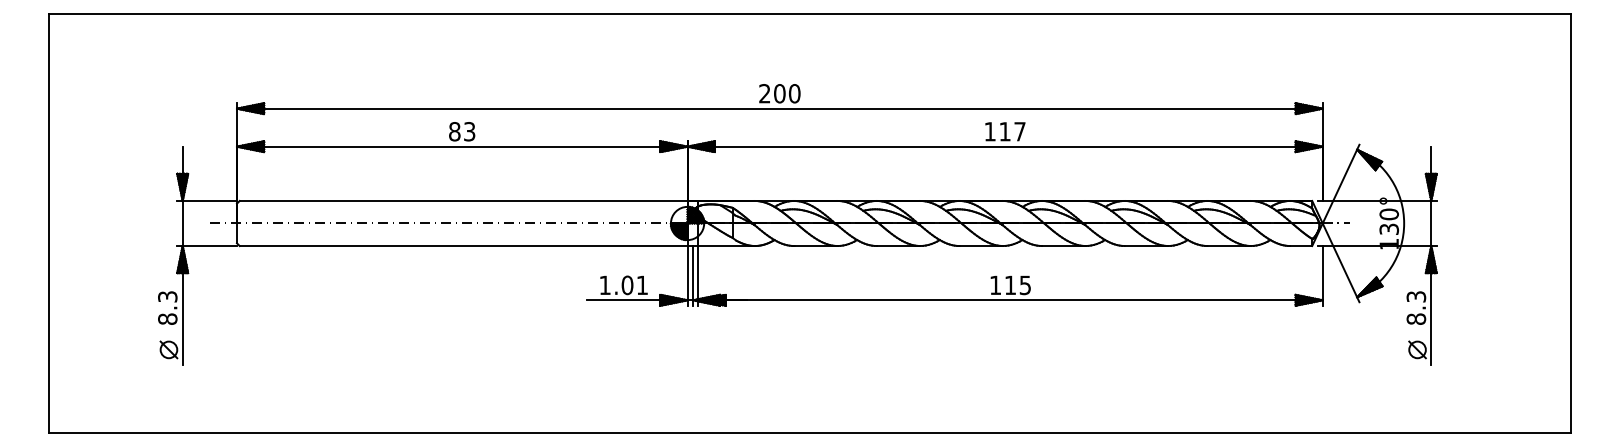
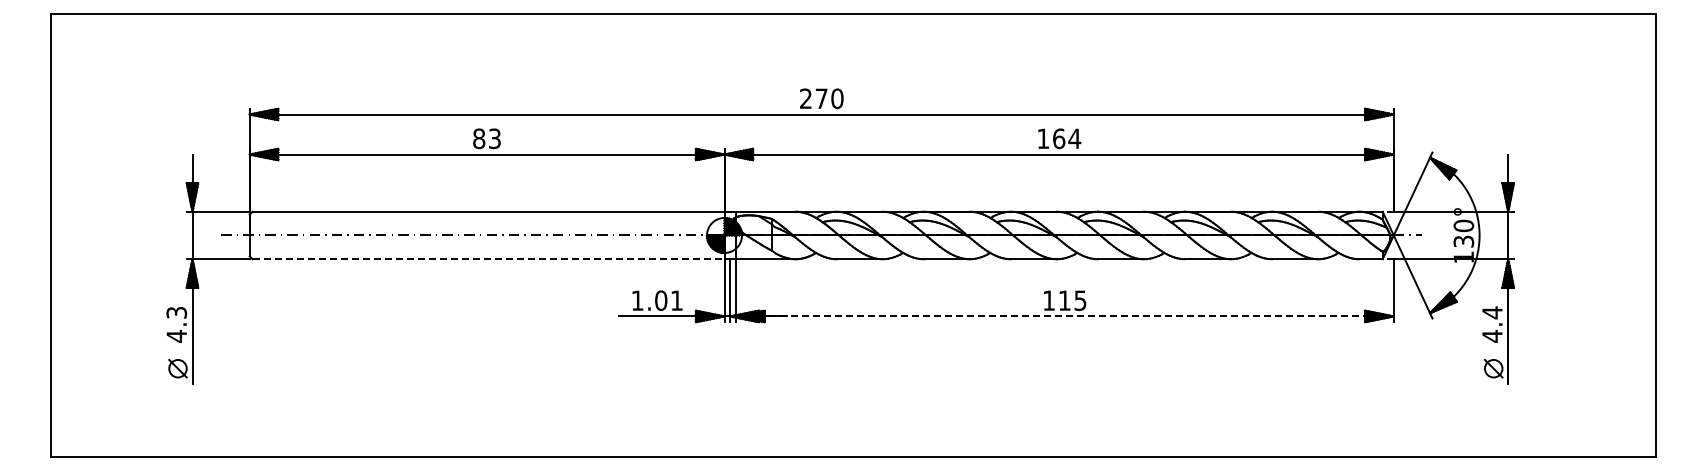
text: (779, 93) -> (821, 98), 200 -> 270
text: (1013, 131) -> (1067, 138), 117 -> 164
line: (463, 246) -> (488, 259), solid -> dashed
line: (1010, 300) -> (1064, 316), solid -> dashed
text: (1416, 307) -> (1492, 324), 8.3 -> 4.4
text: (167, 318) -> (176, 335), 8.3 -> 4.3

